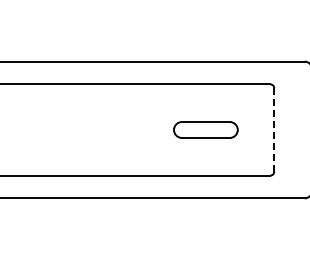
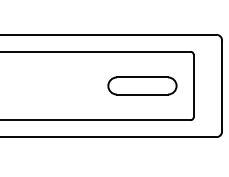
part: (205, 129) -> (142, 85), size x1.43
line: (274, 130) -> (193, 86), dashed -> solid

